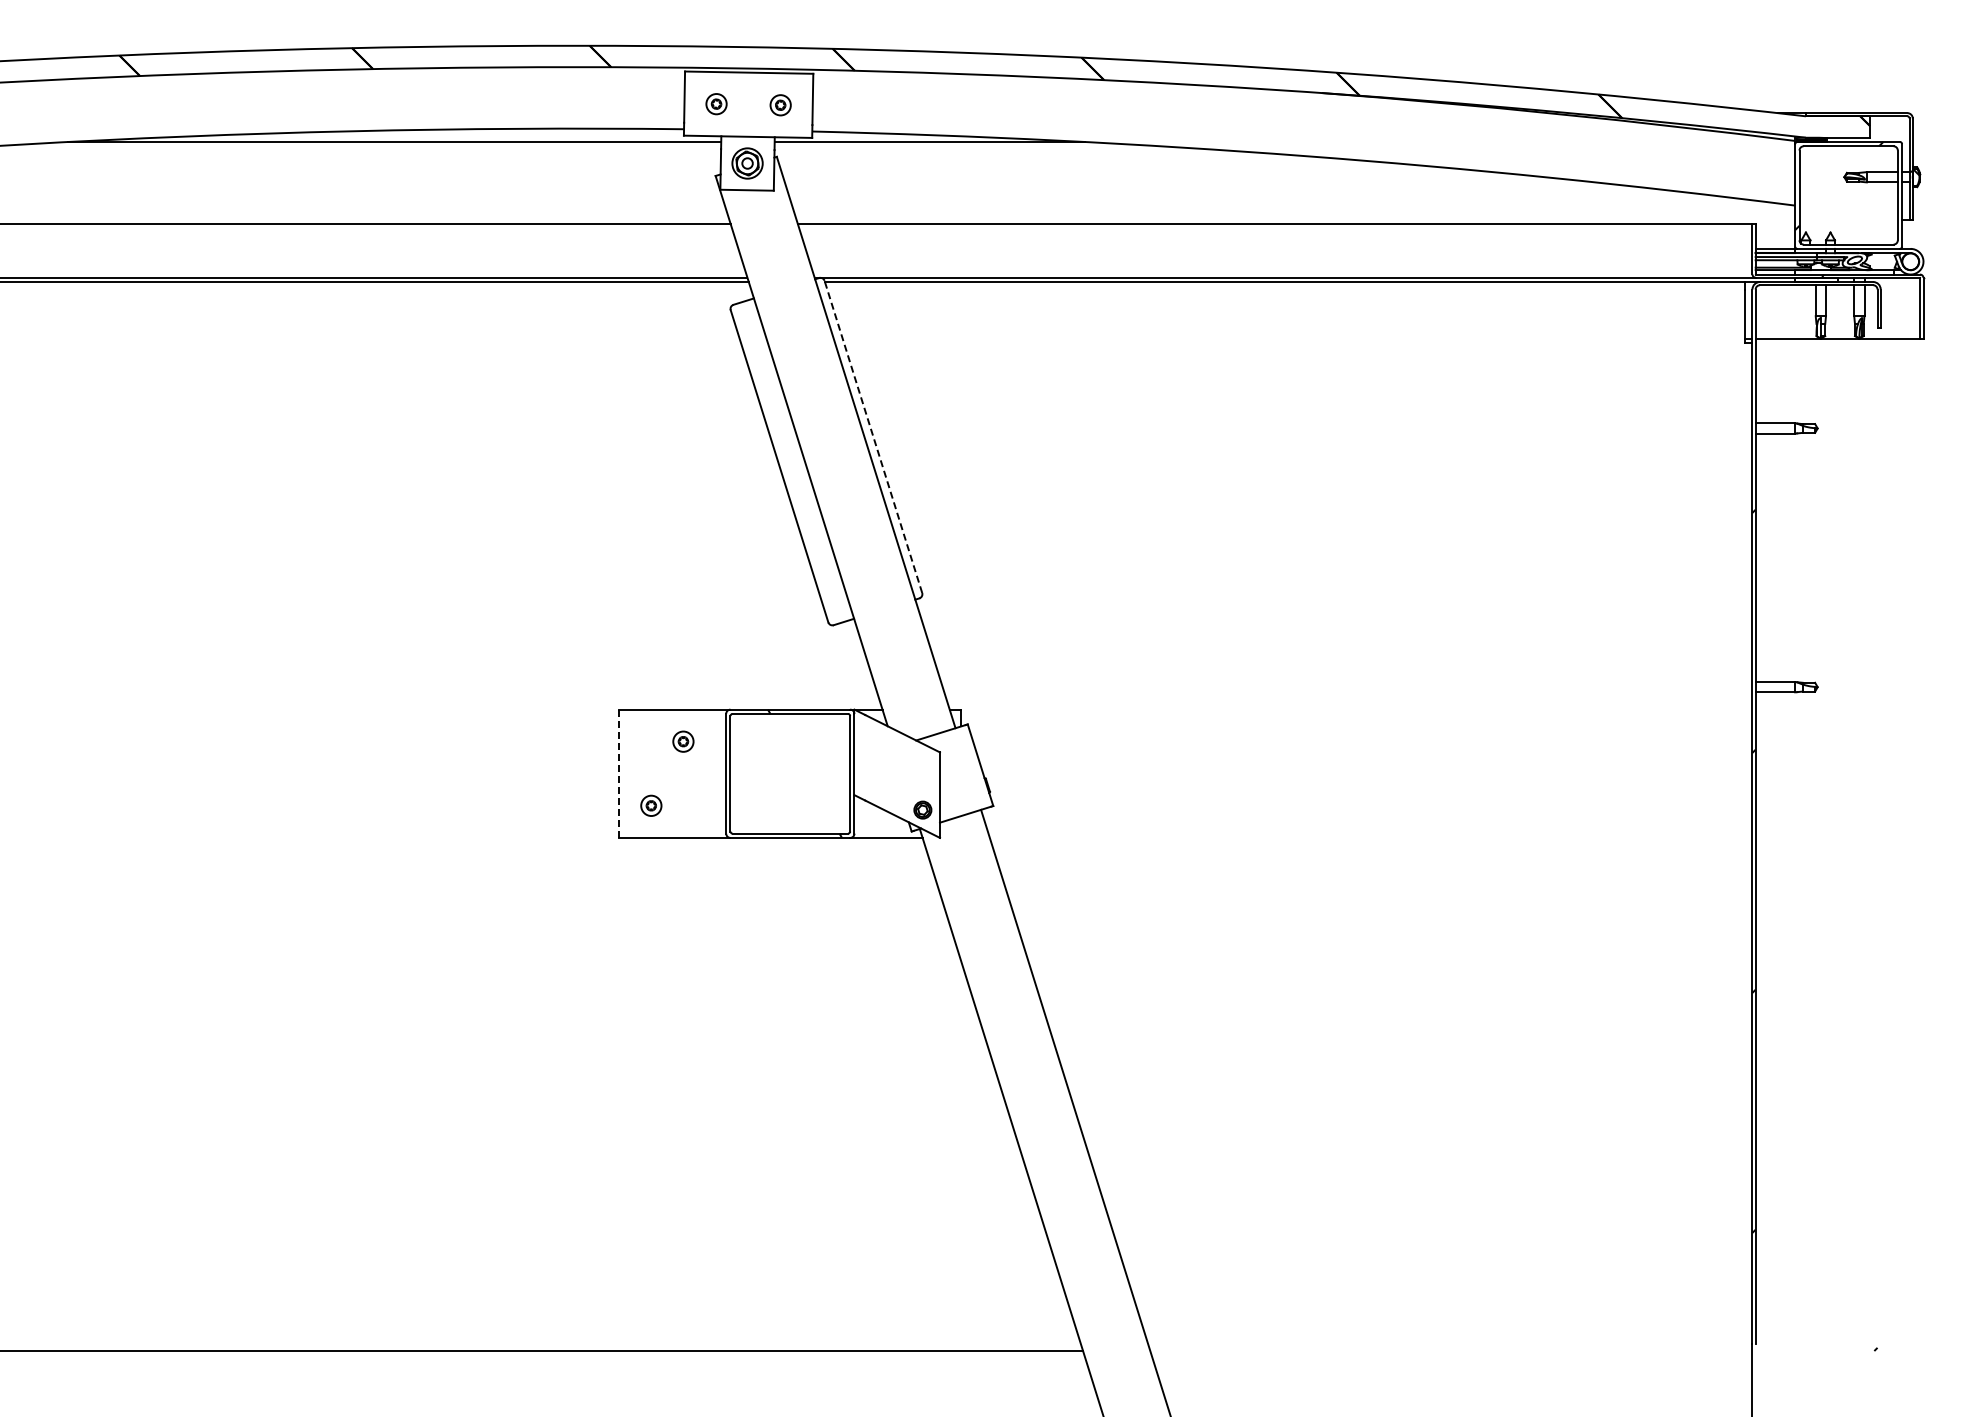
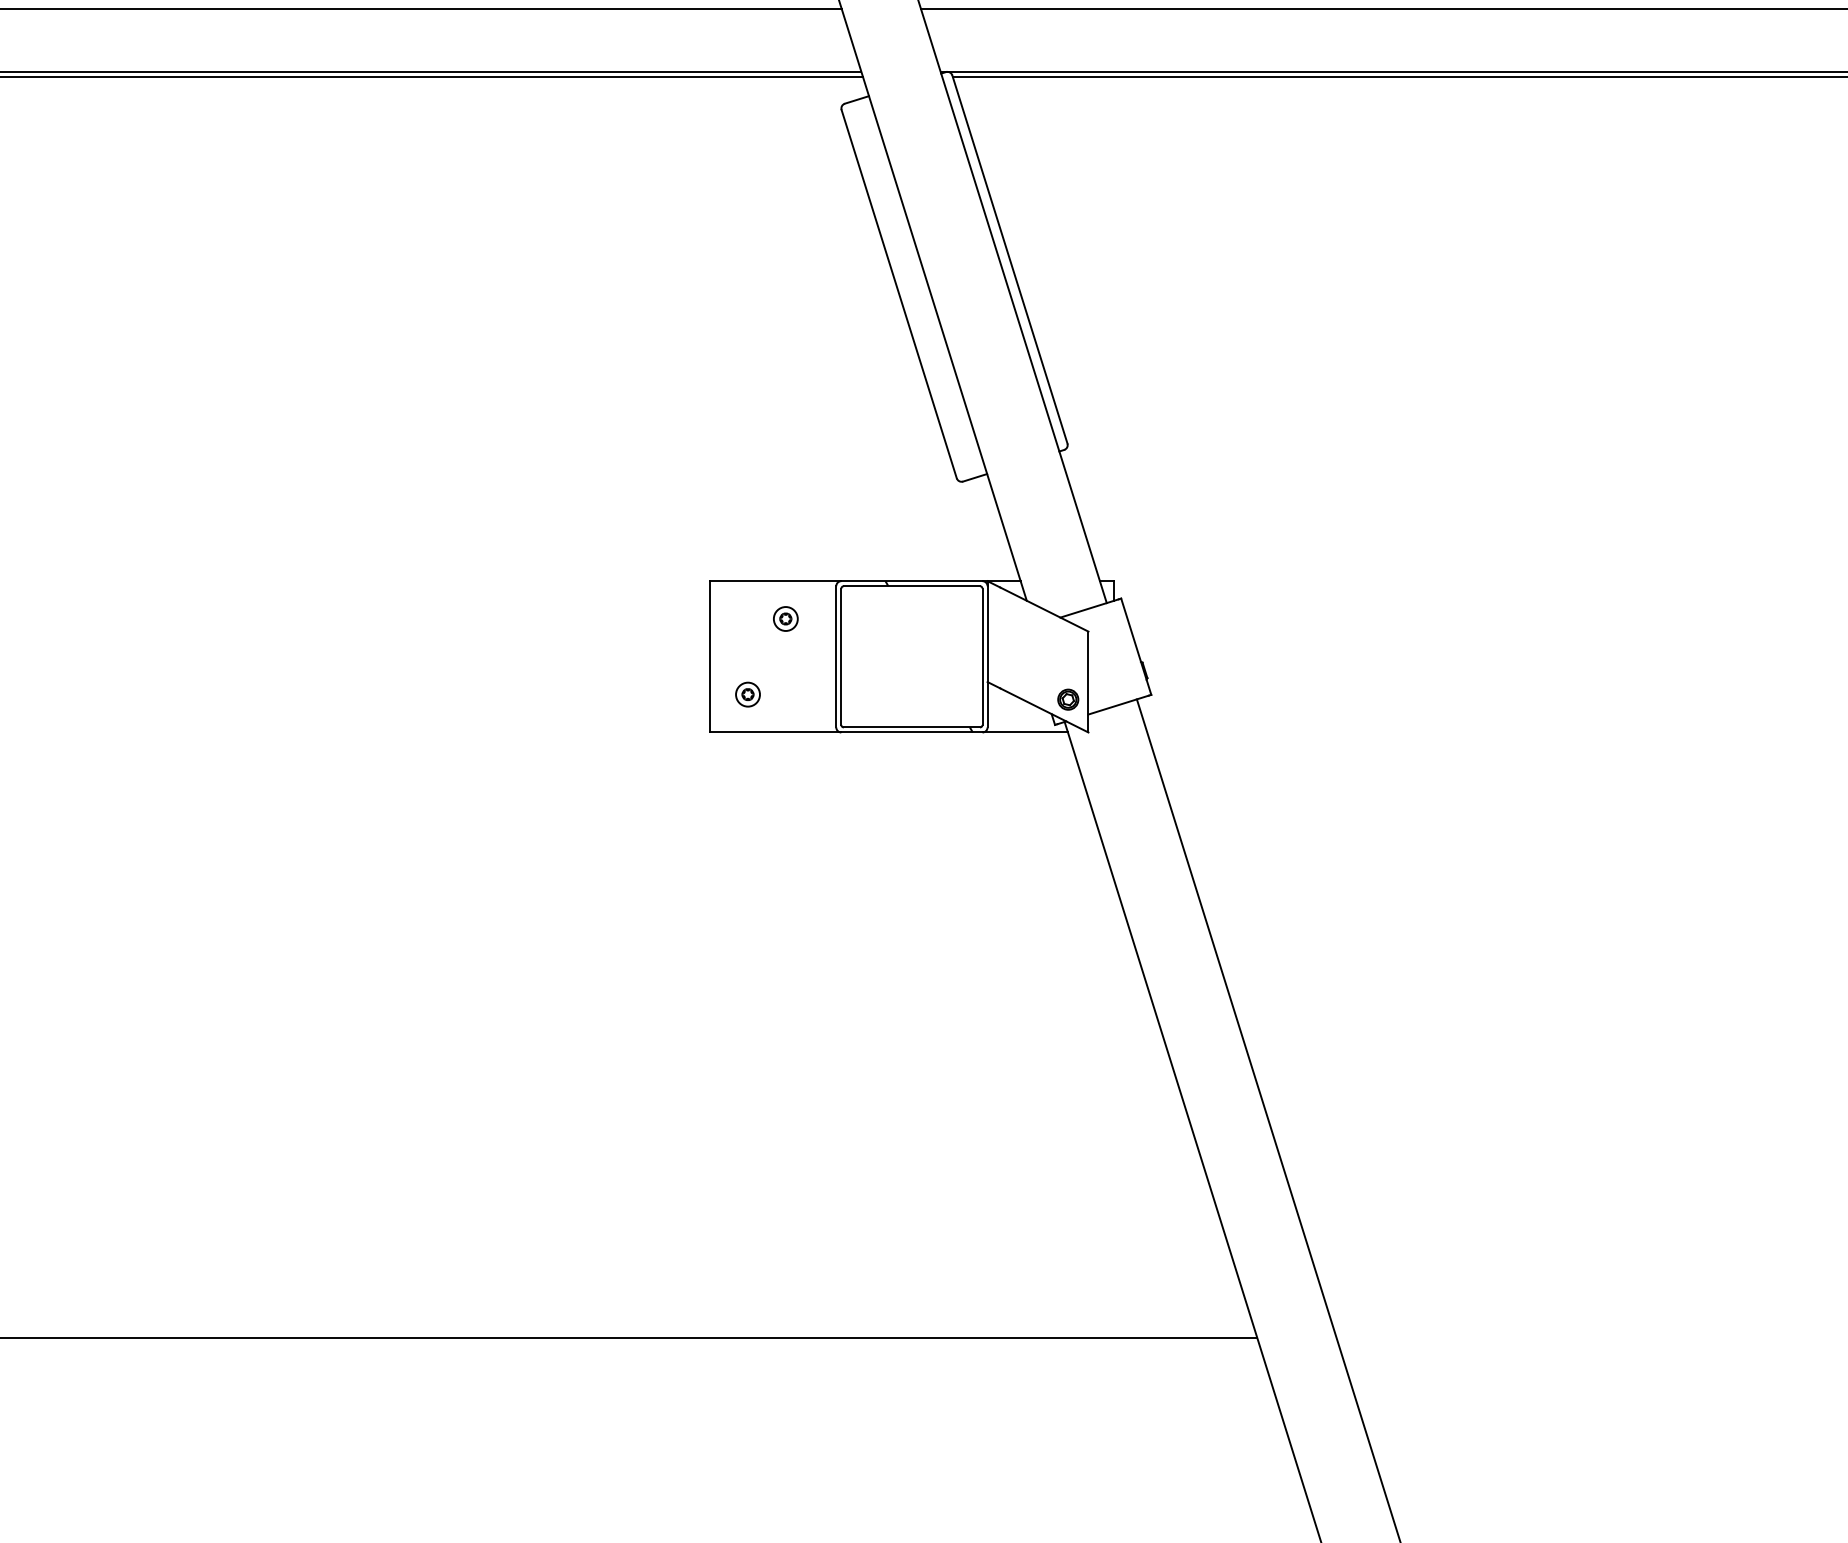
line: (873, 436) -> (1010, 259), dashed -> solid
line: (619, 774) -> (710, 657), dashed -> solid

